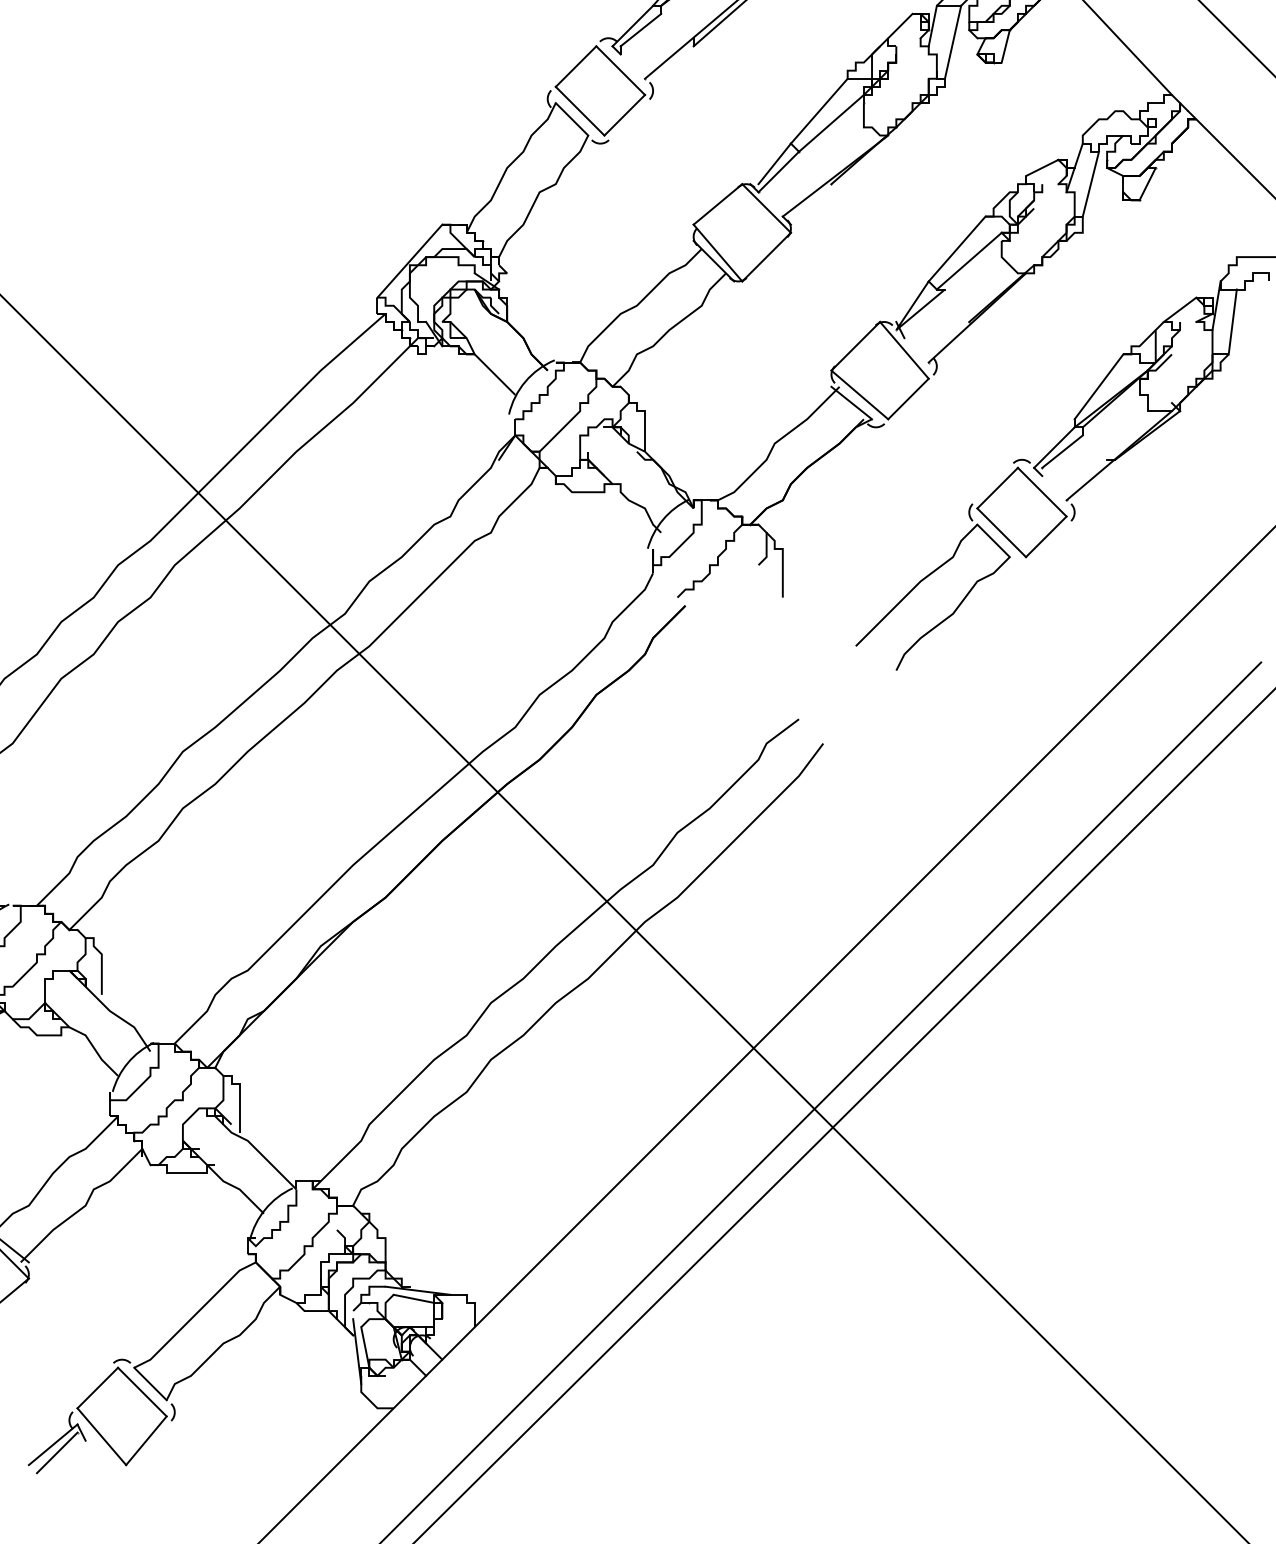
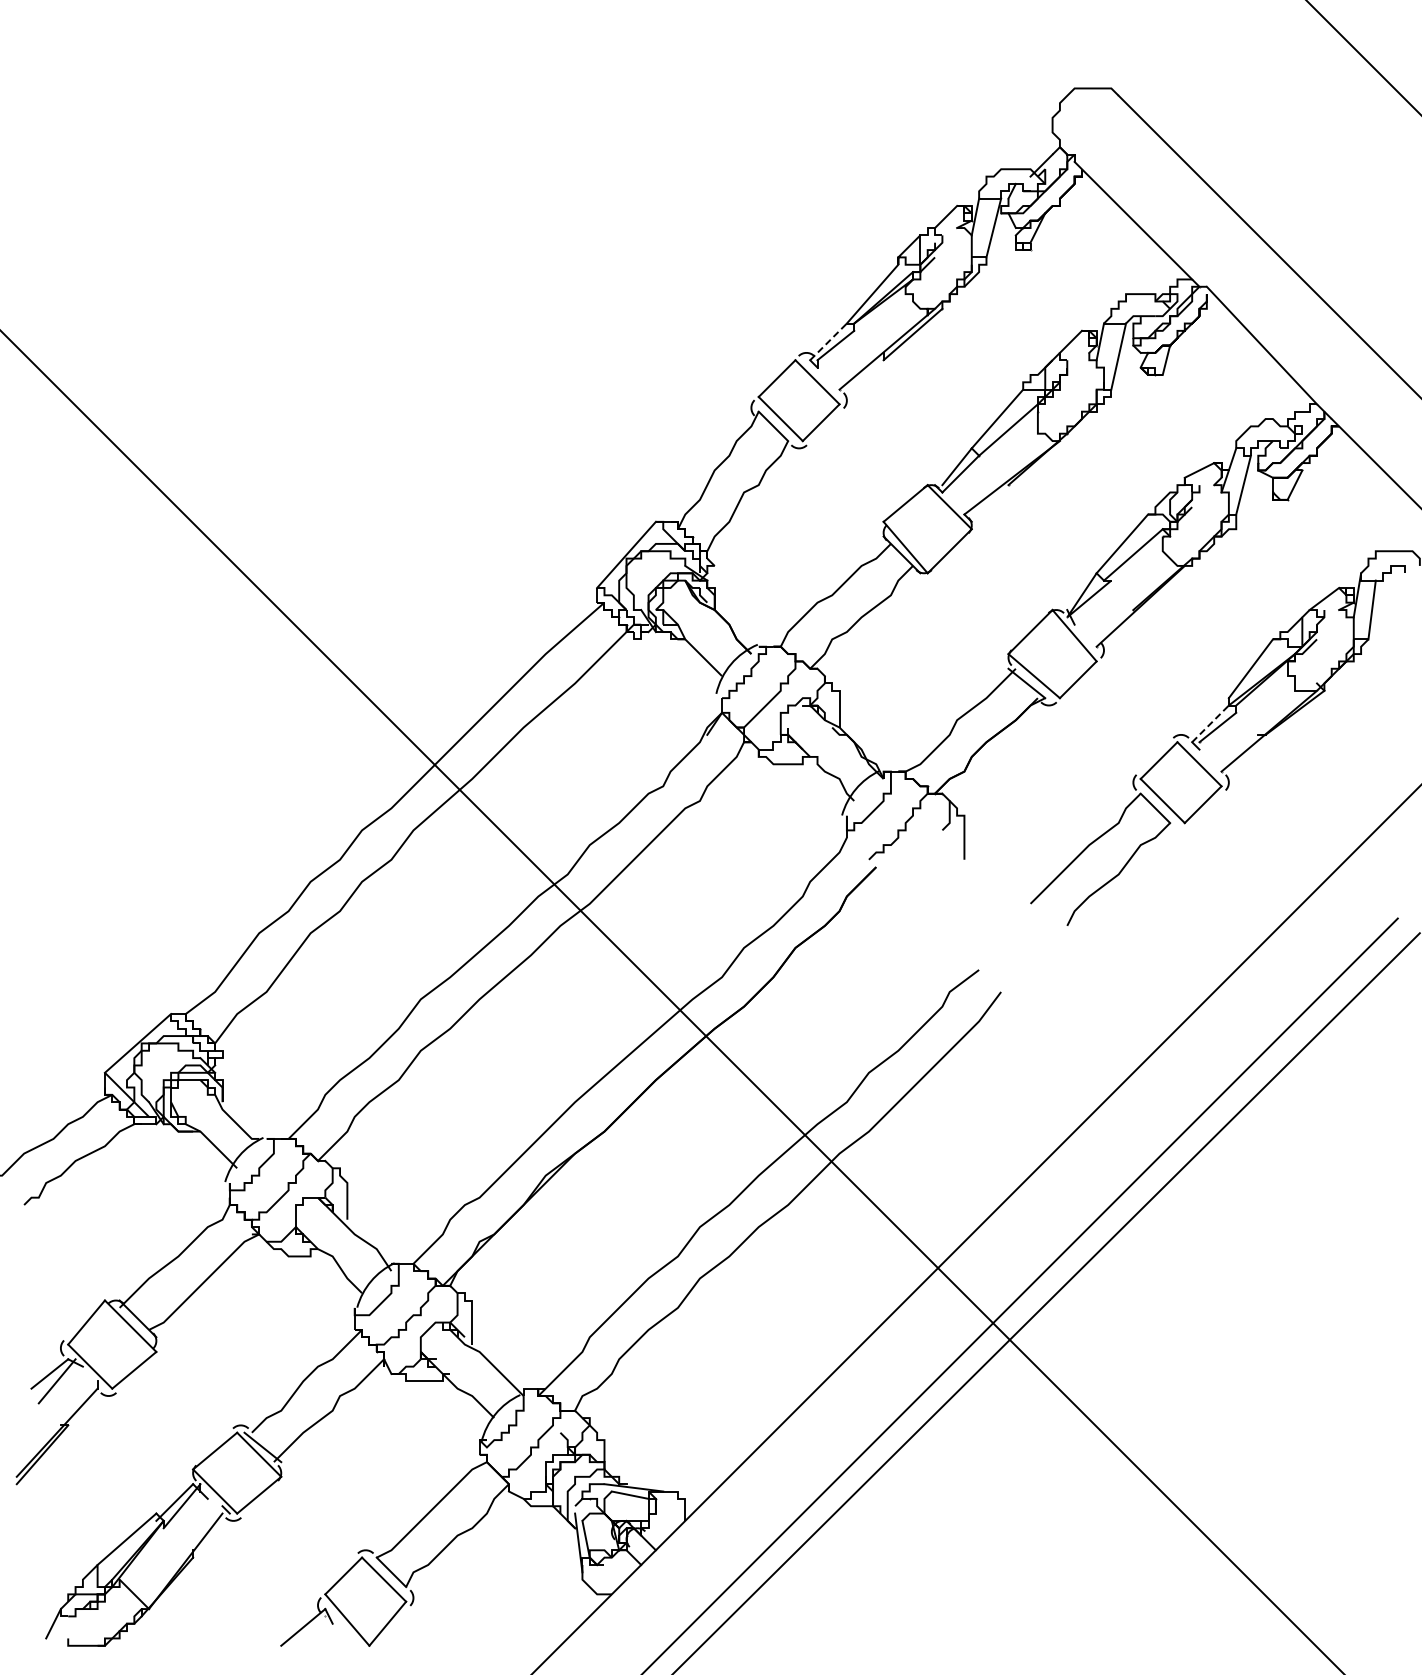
line: (632, 25) -> (828, 341), solid -> dashed
line: (1054, 447) -> (1210, 723), solid -> dashed
line: (56, 1452) -> (306, 1634), removed

